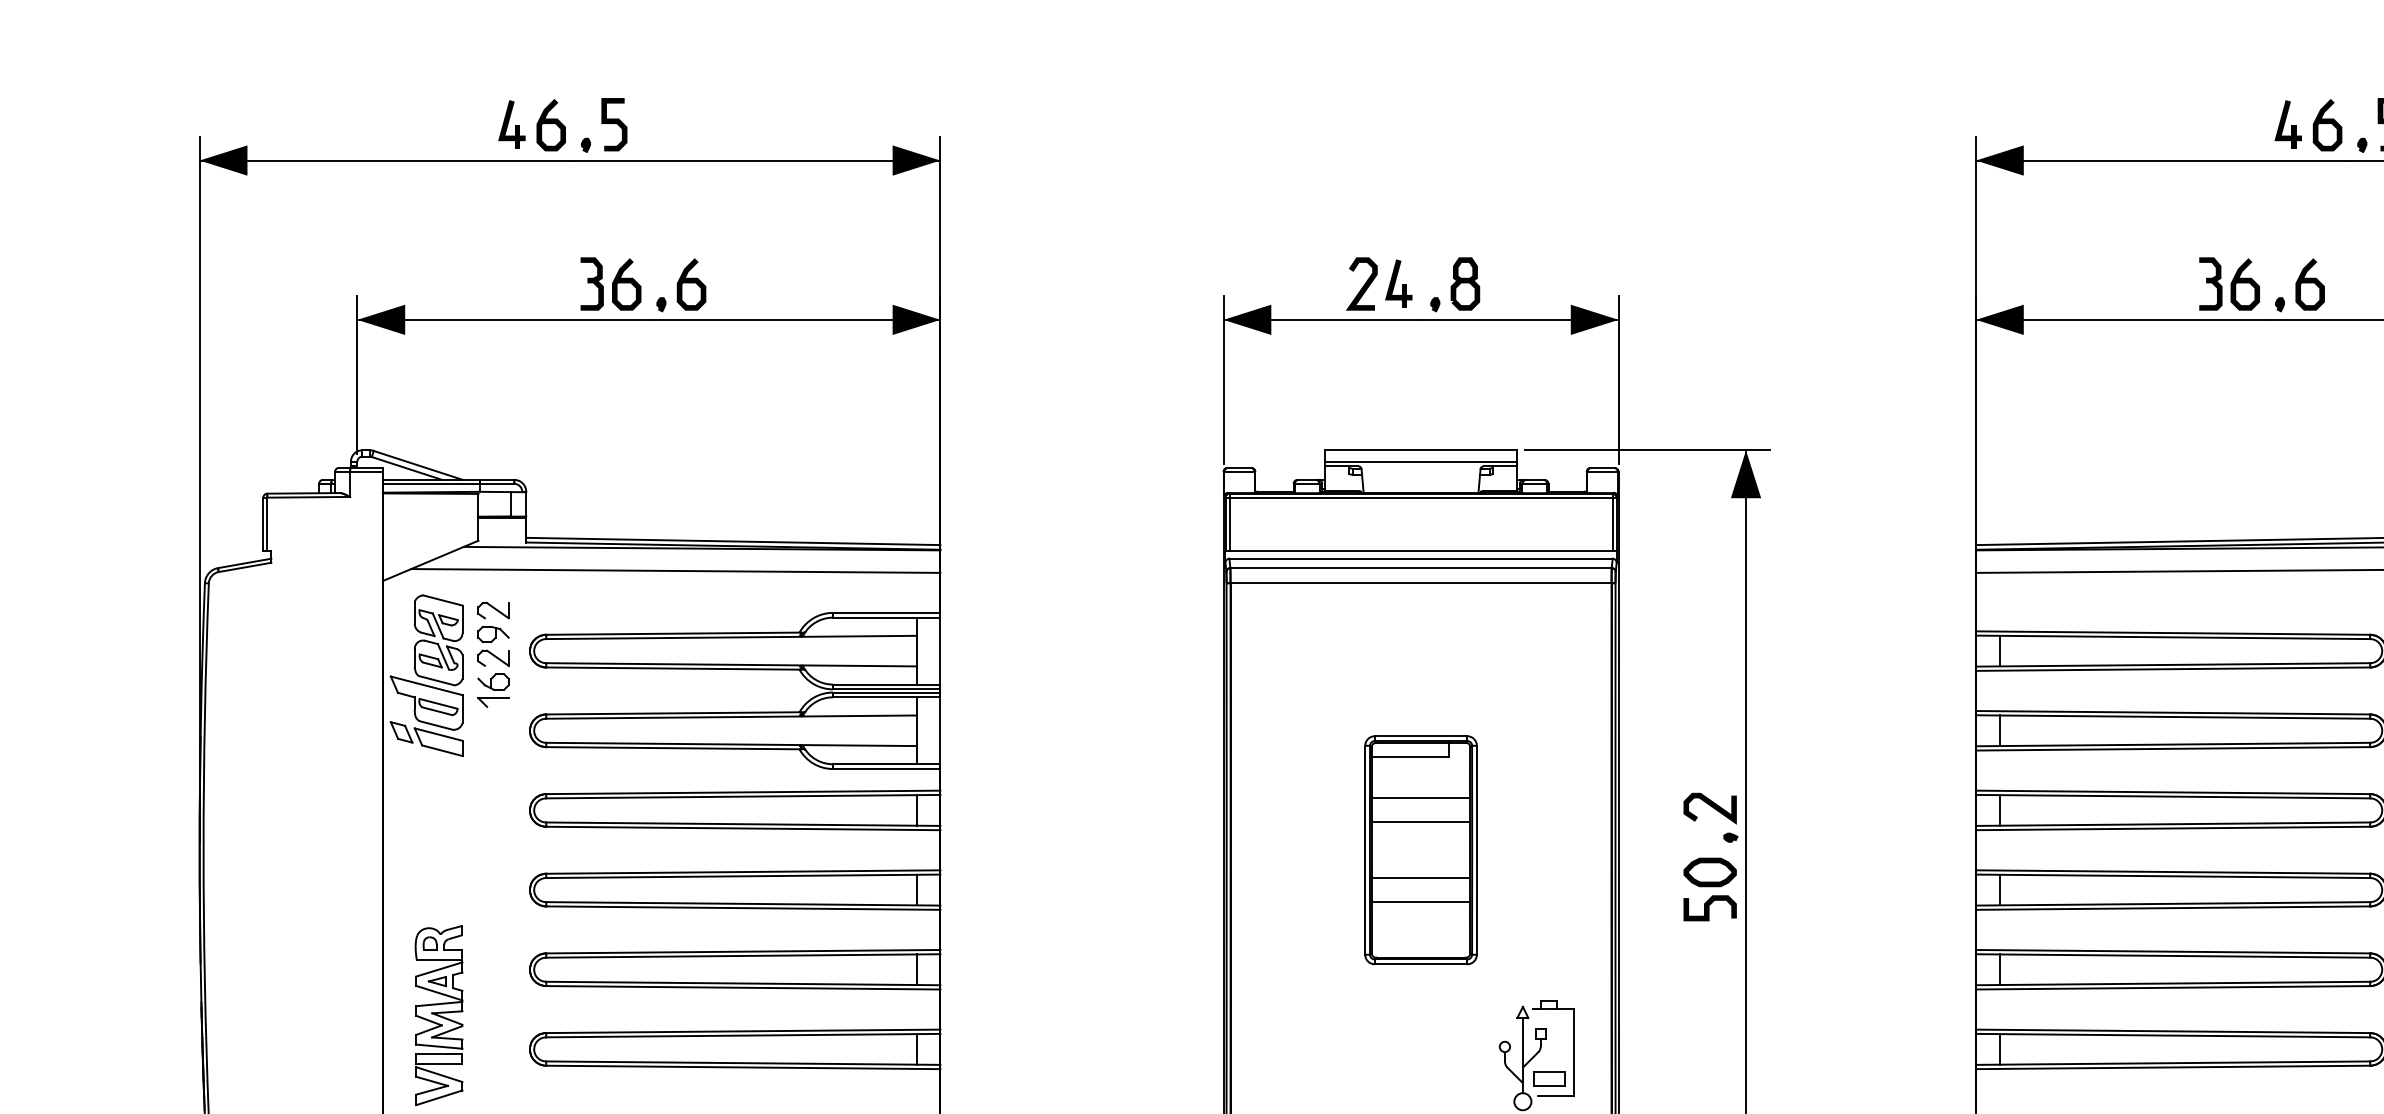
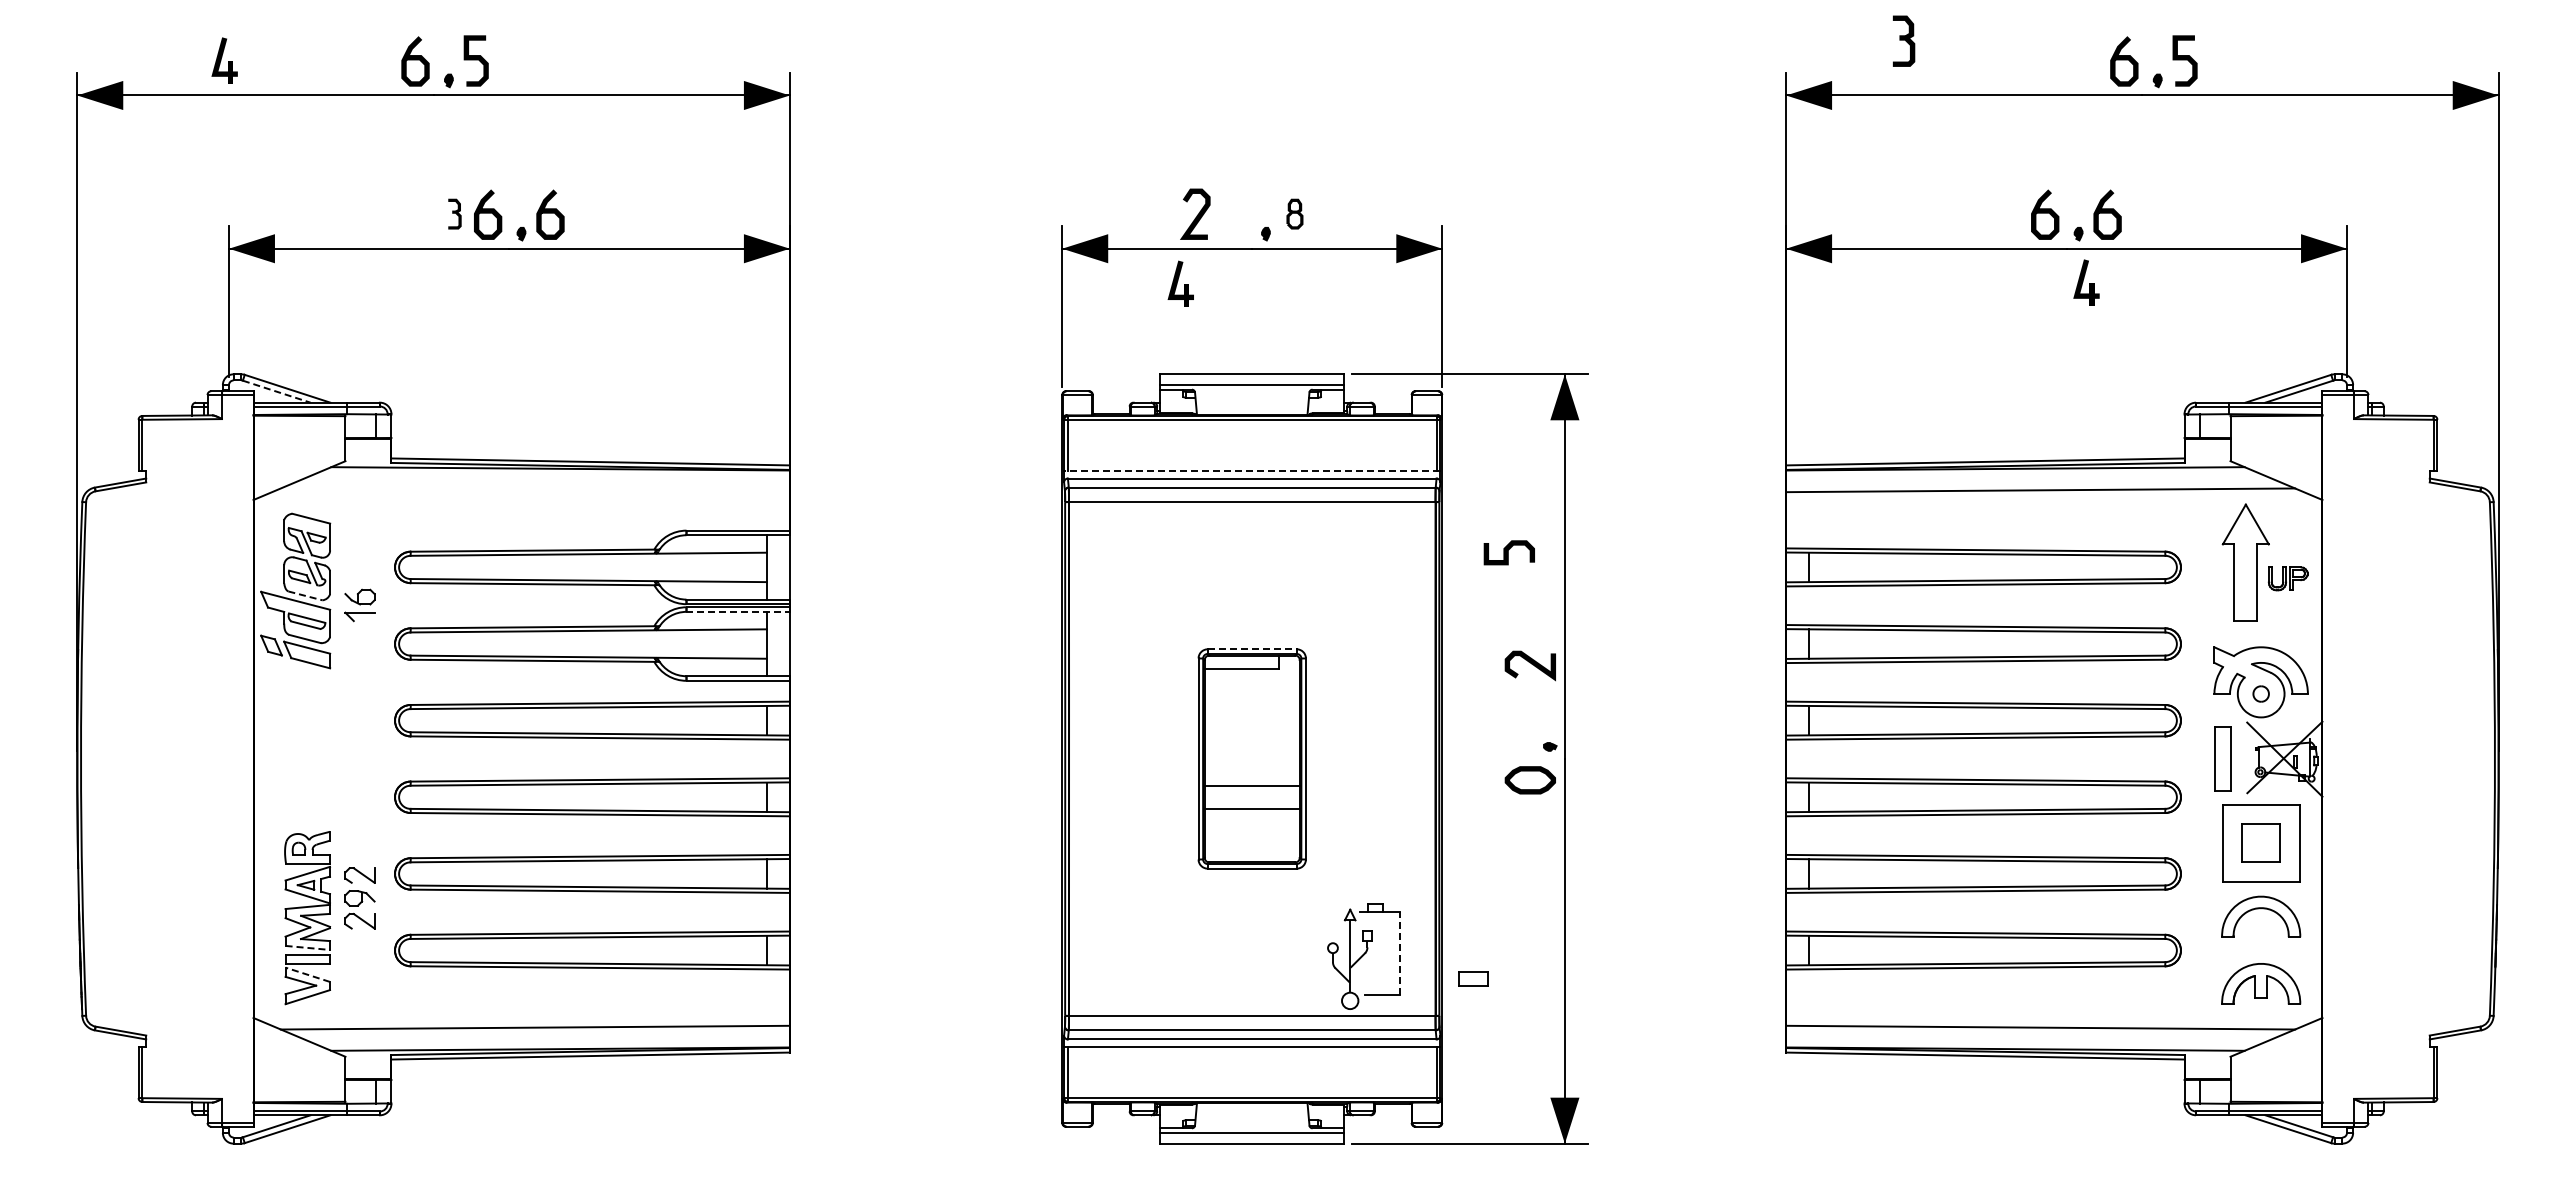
part: (511, 124) -> (224, 60), moved
part: (2288, 124) -> (2086, 282), moved
part: (591, 283) -> (454, 213), size x0.6
part: (1398, 283) -> (1180, 283), moved
part: (1464, 283) -> (1294, 213), size x0.6
part: (2211, 283) -> (1904, 40), moved
line: (406, 468) -> (276, 391), solid -> dashed
line: (1420, 550) -> (1251, 470), solid -> dashed
line: (674, 571) -> (534, 490), removed
part: (493, 634) -> (359, 898), moved
line: (436, 680) -> (305, 595), solid -> dashed
line: (887, 696) -> (738, 611), solid -> dashed
line: (1421, 736) -> (1252, 649), solid -> dashed
line: (1420, 798) -> (1251, 709), removed
curve: (1710, 806) -> (1530, 663), moved
line: (1420, 822) -> (1251, 732), removed
curve: (1709, 907) -> (1508, 552), moved
line: (440, 1046) -> (308, 947), solid -> dashed
line: (1574, 1052) -> (1399, 953), solid -> dashed
line: (438, 1074) -> (307, 974), solid -> dashed
part: (1549, 1078) -> (1473, 978), moved

